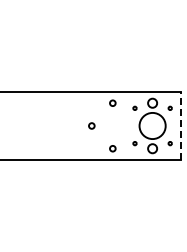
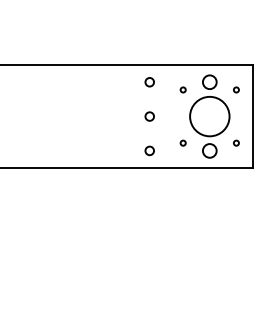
circle: (91, 125) -> (149, 115), moved
line: (181, 125) -> (253, 115), dashed -> solid

